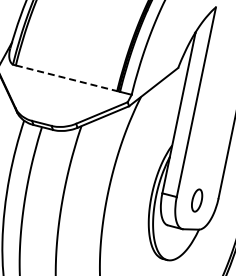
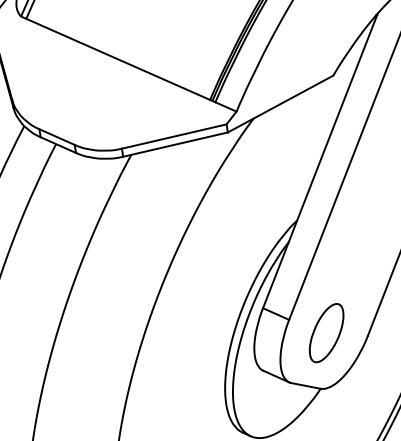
line: (67, 78) -> (120, 60), dashed -> solid
part: (196, 200) -> (325, 332), size x1.43

